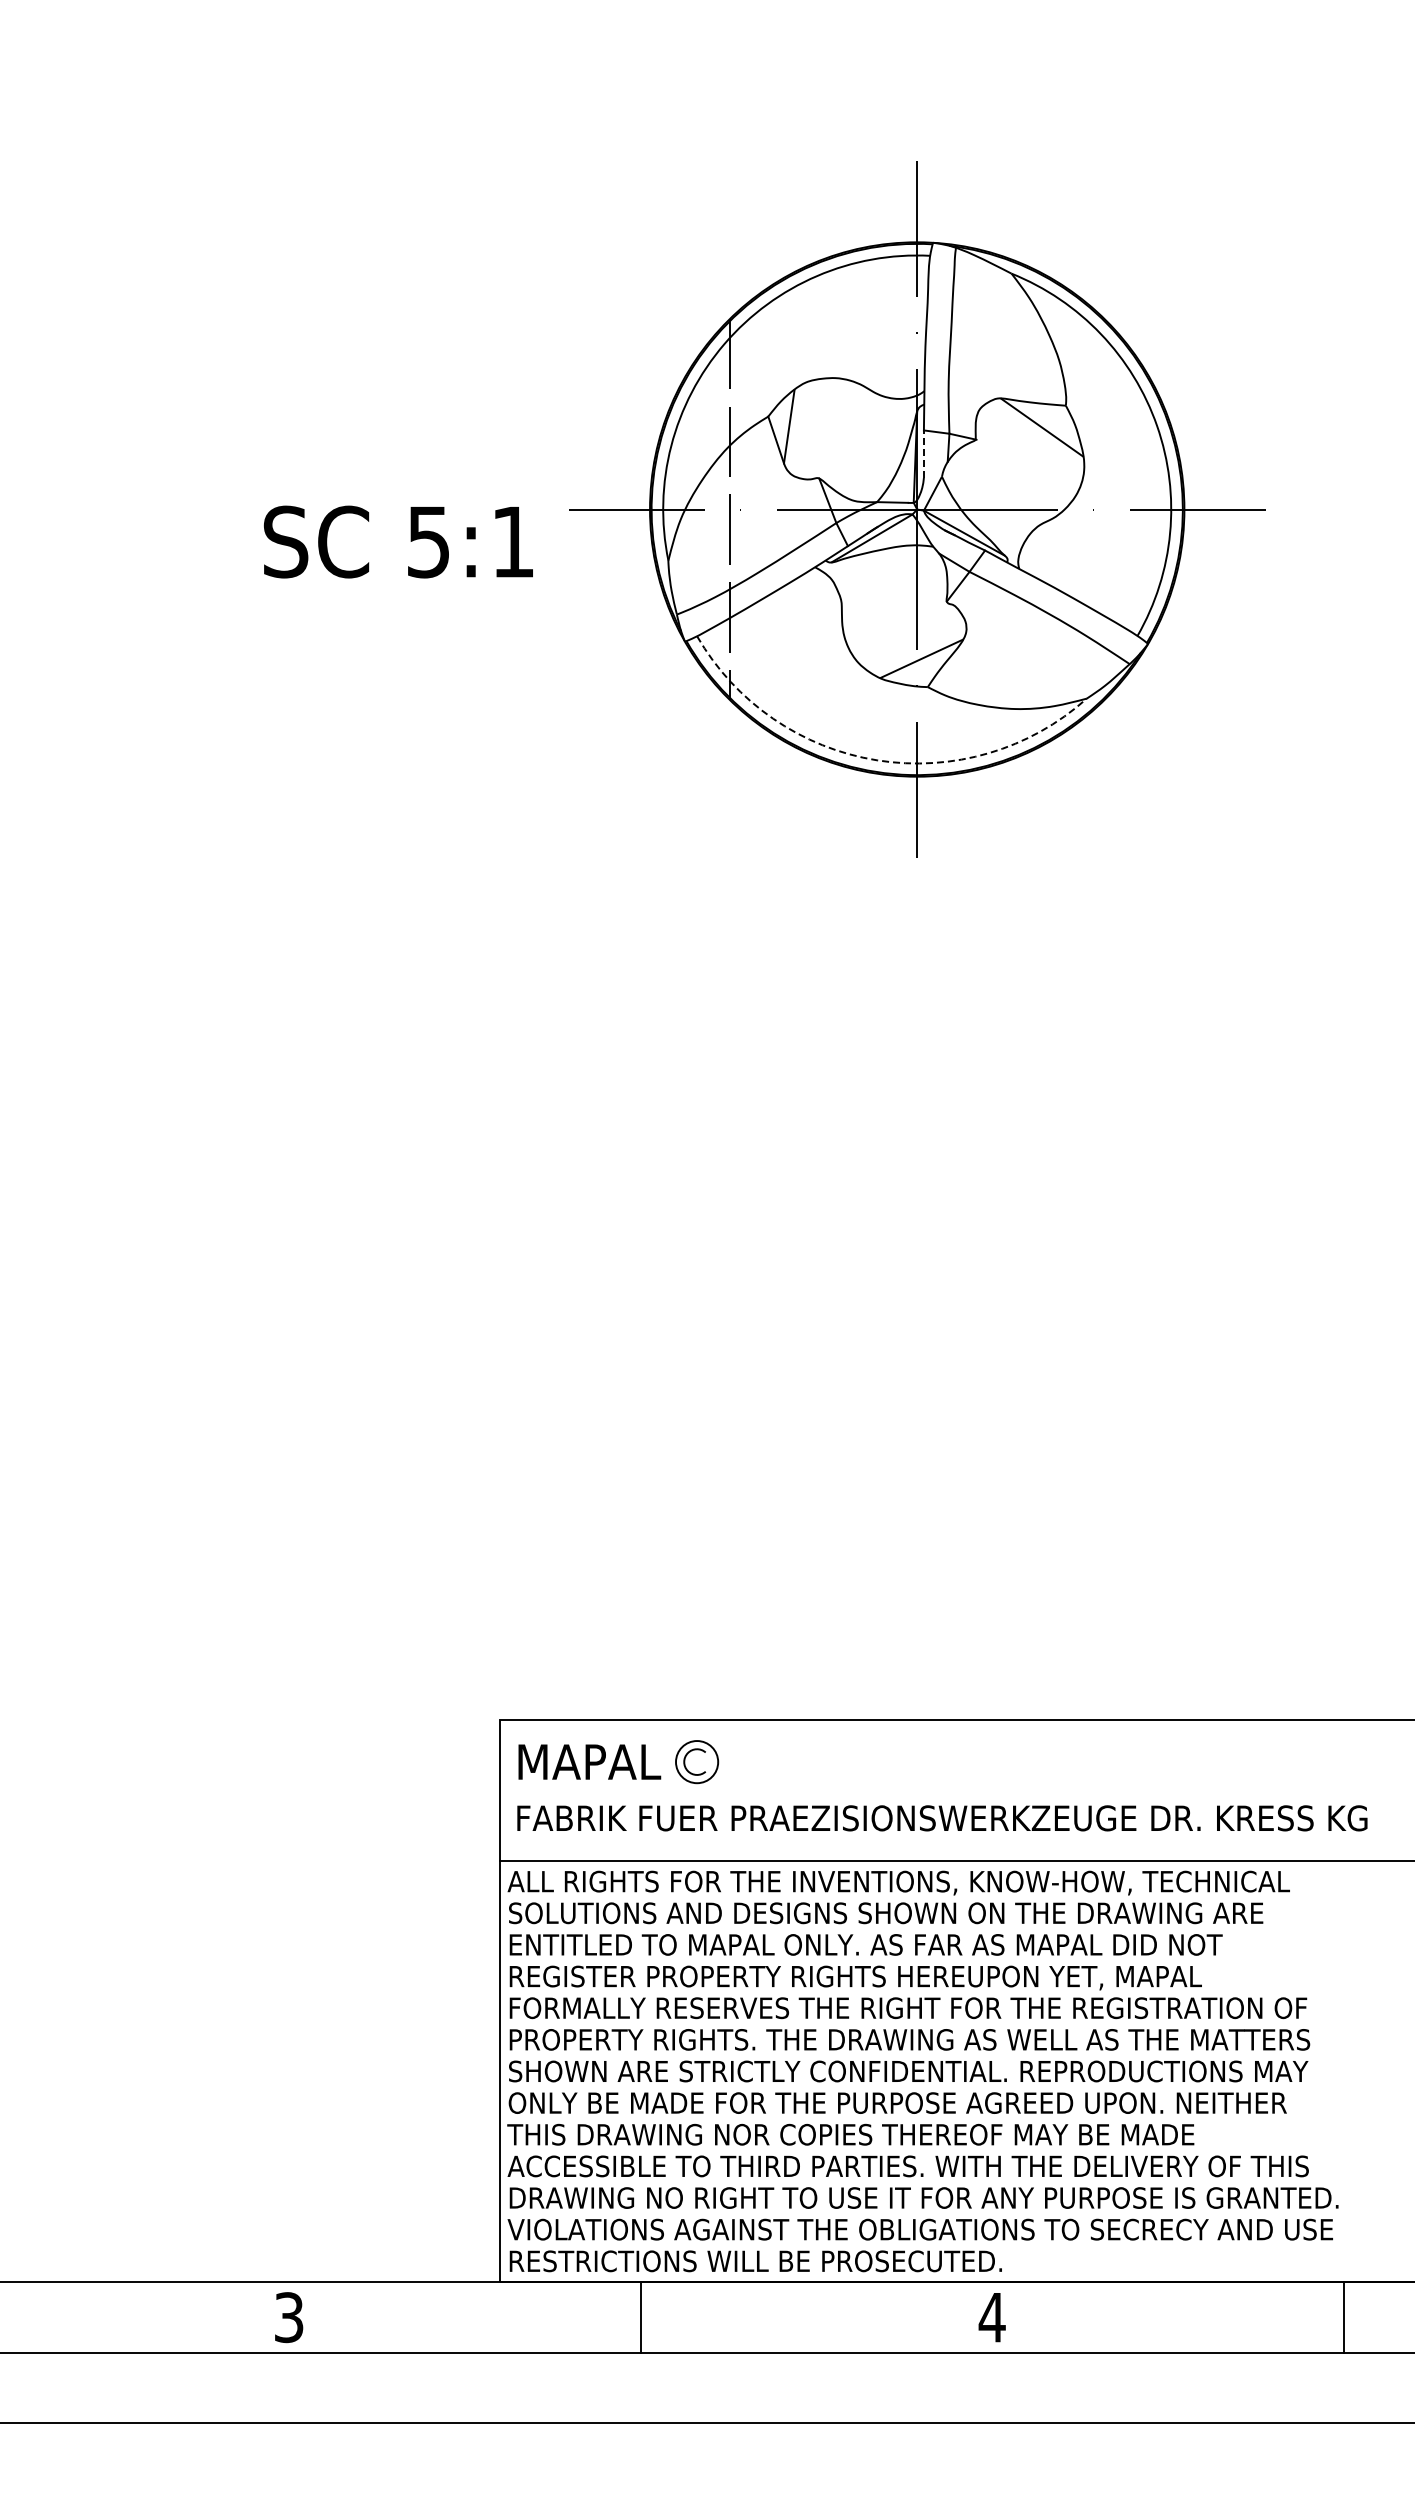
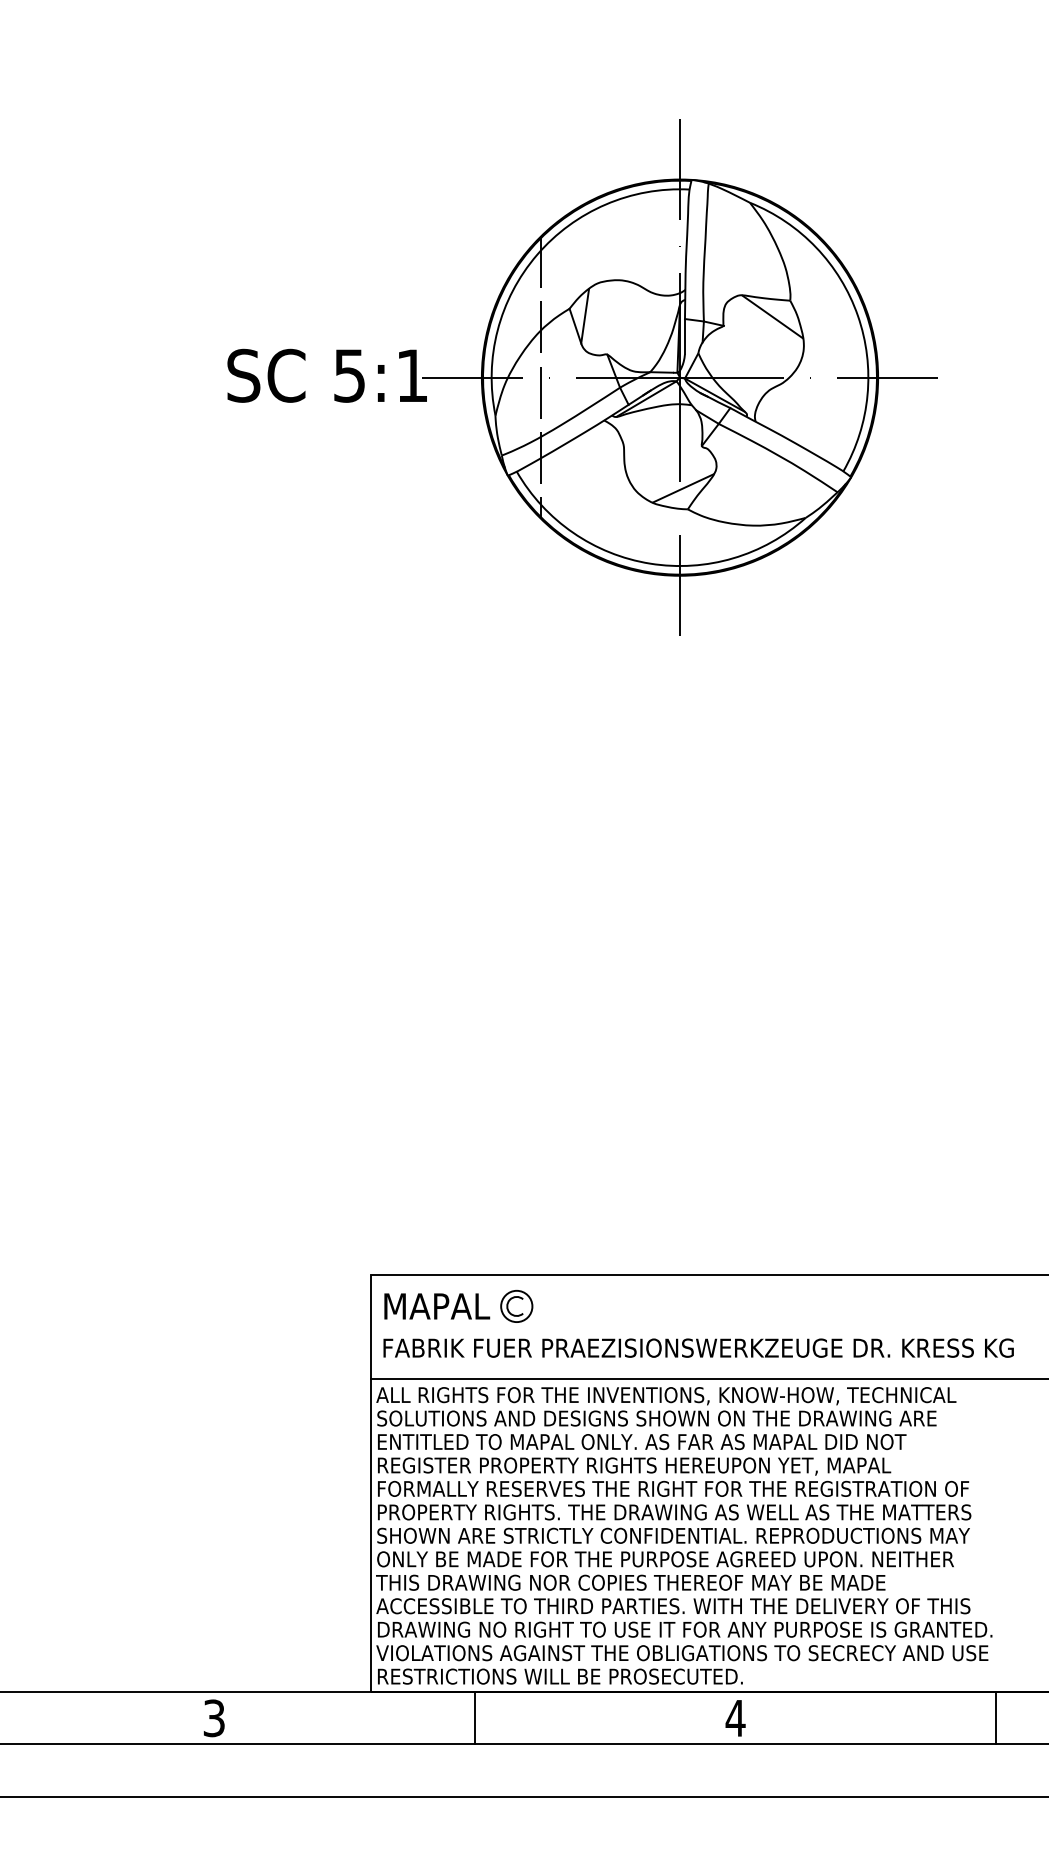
line: (923, 454) -> (684, 336), dashed -> solid
text: (398, 541) -> (327, 375), moved
arc: (877, 760) -> (650, 563), dashed -> solid

